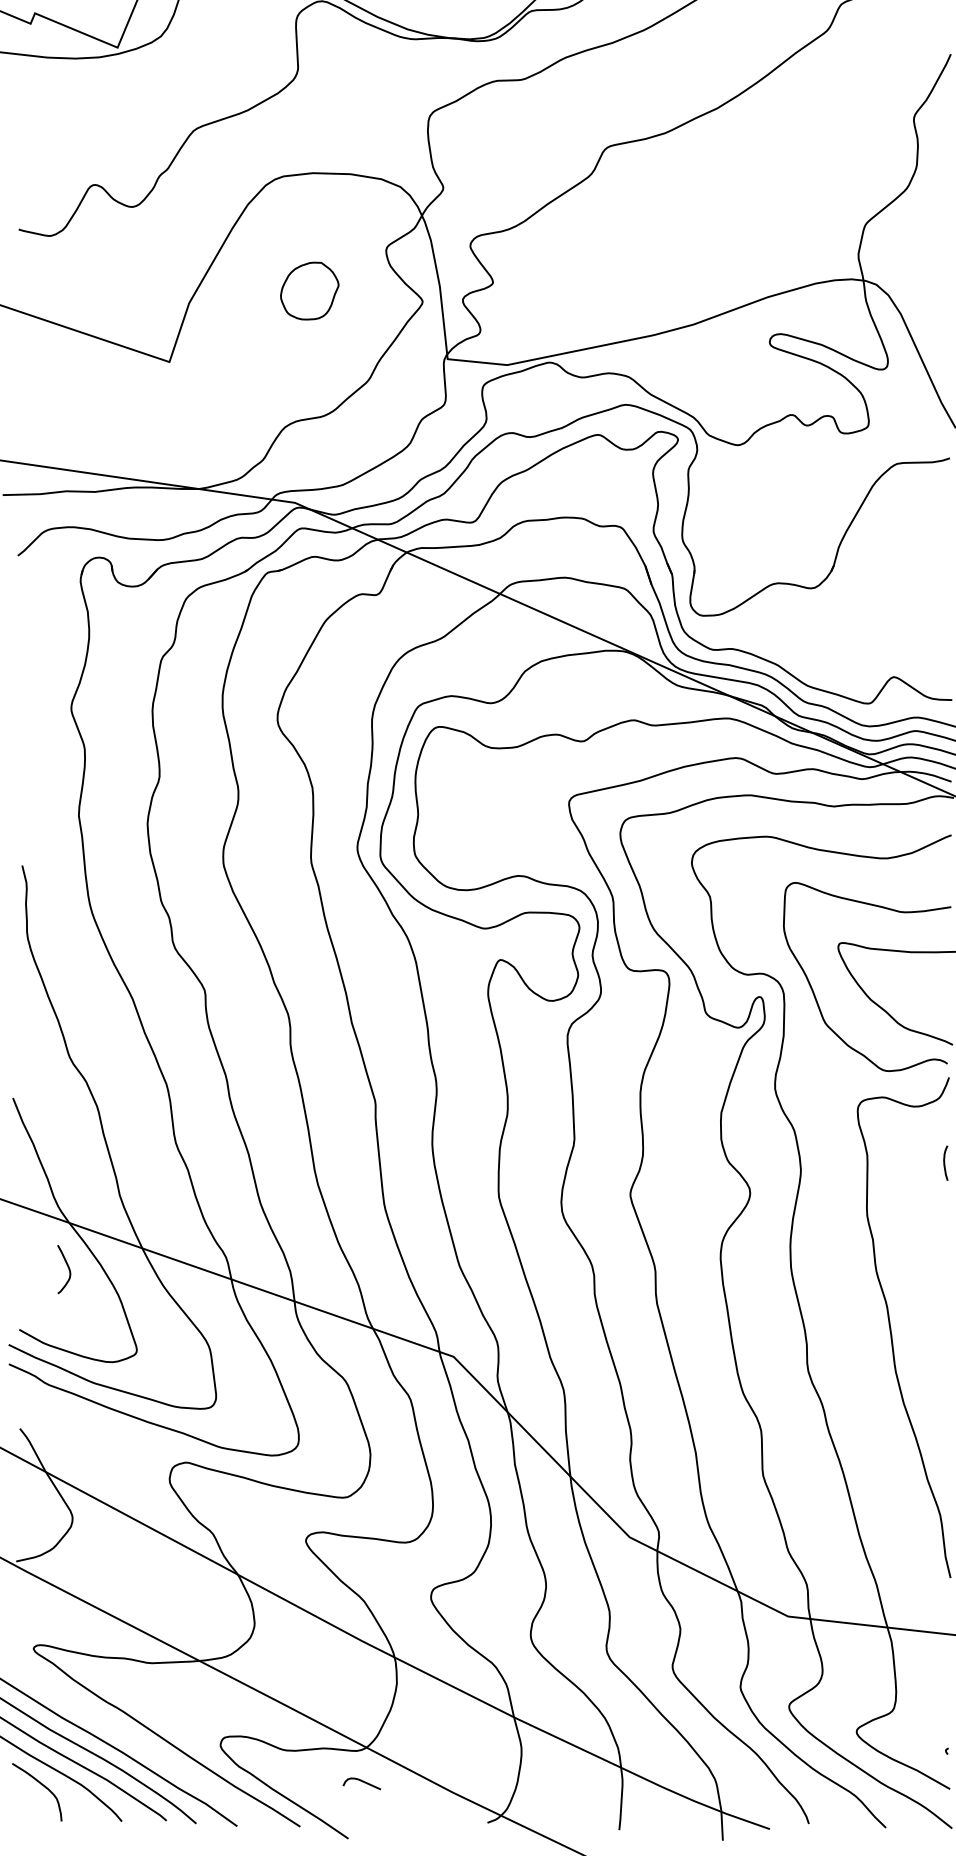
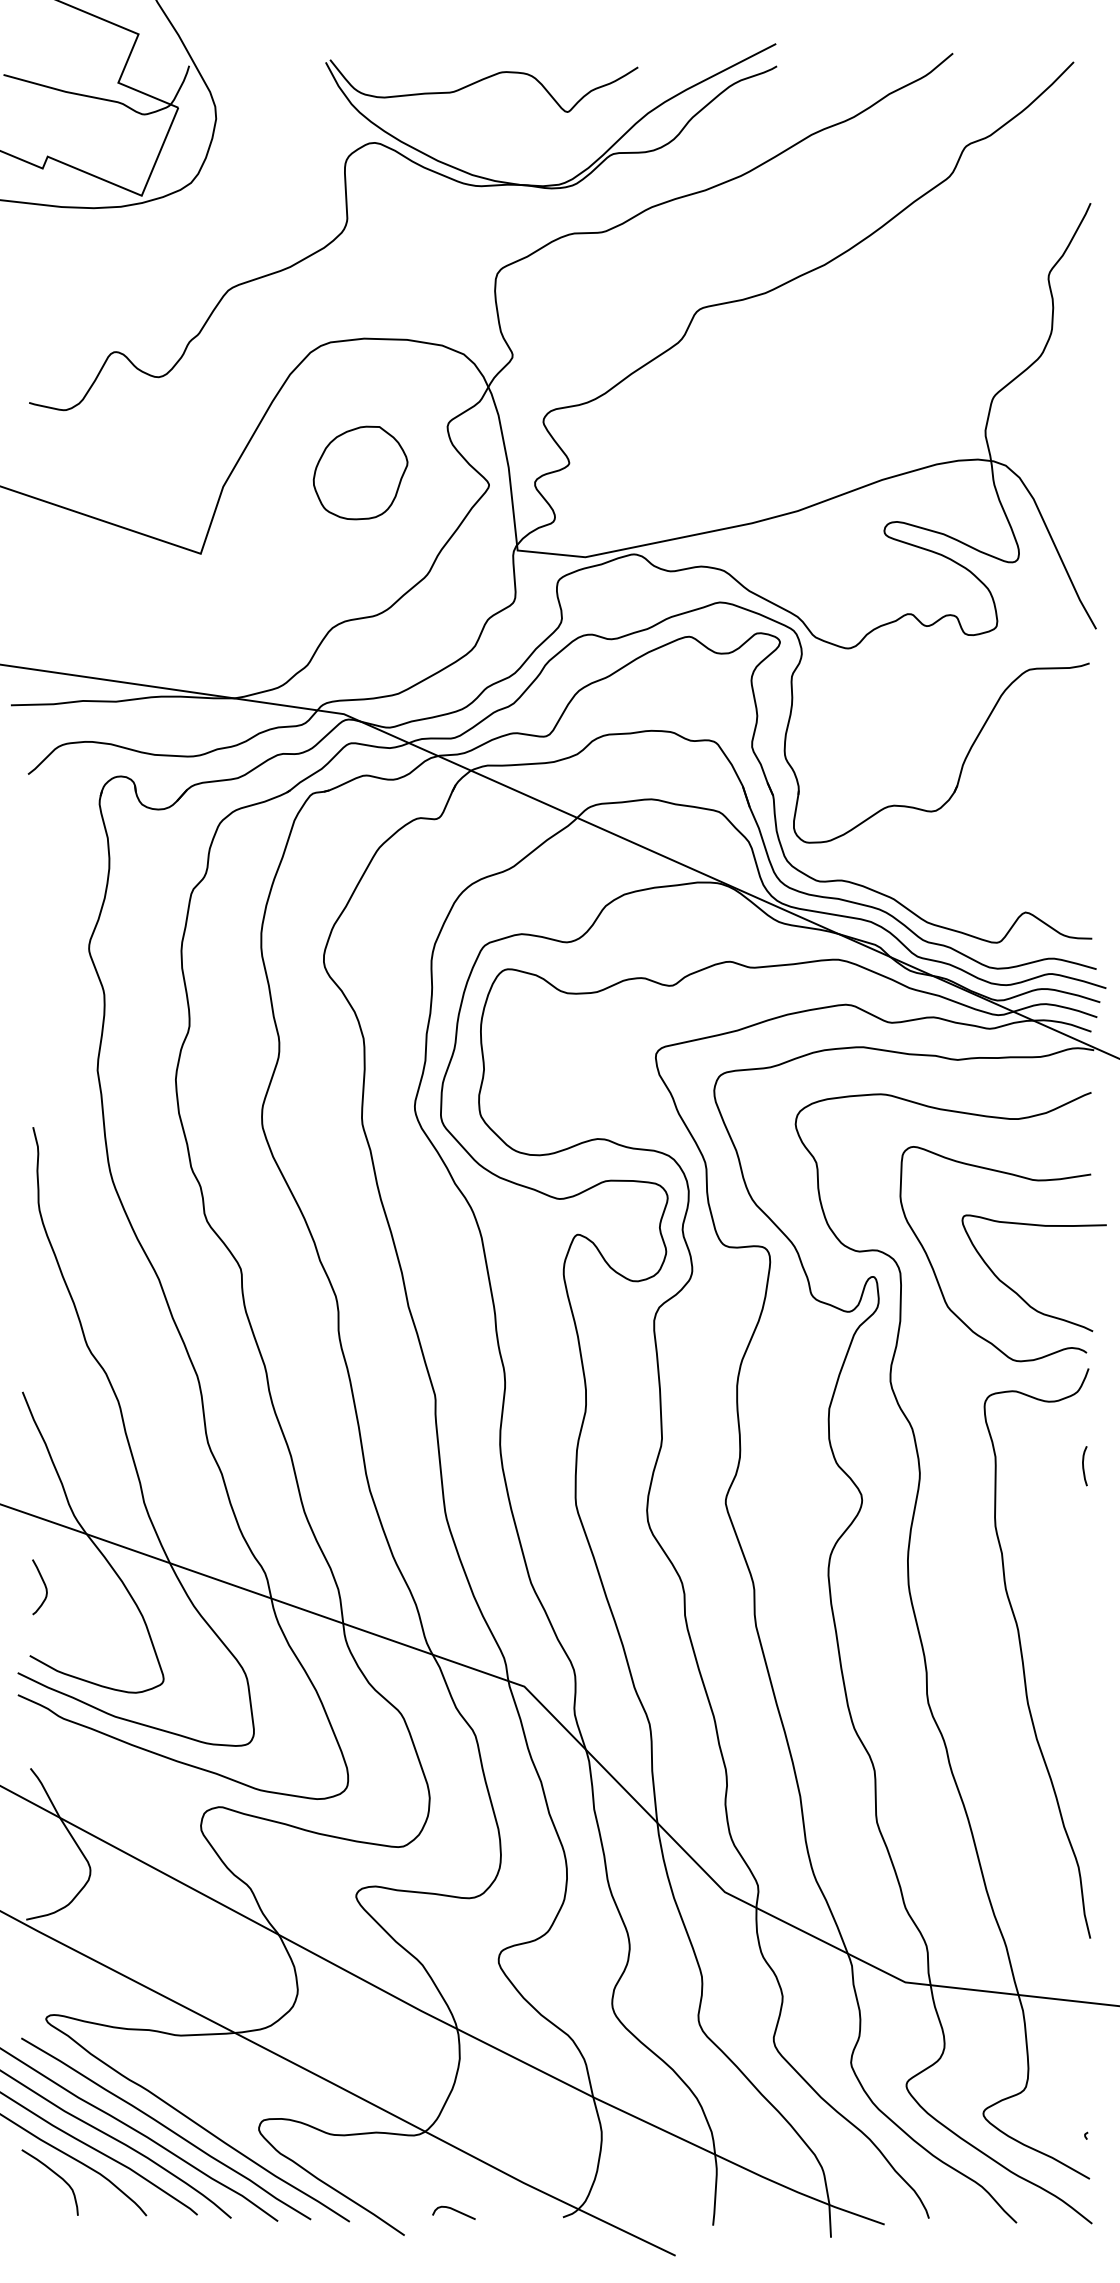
part: (309, 290) -> (360, 472), size x1.43
curve: (68, 1268) -> (44, 1586), moved
curve: (139, 1744) -> (166, 2128), added
curve: (361, 1781) -> (453, 2210), moved

